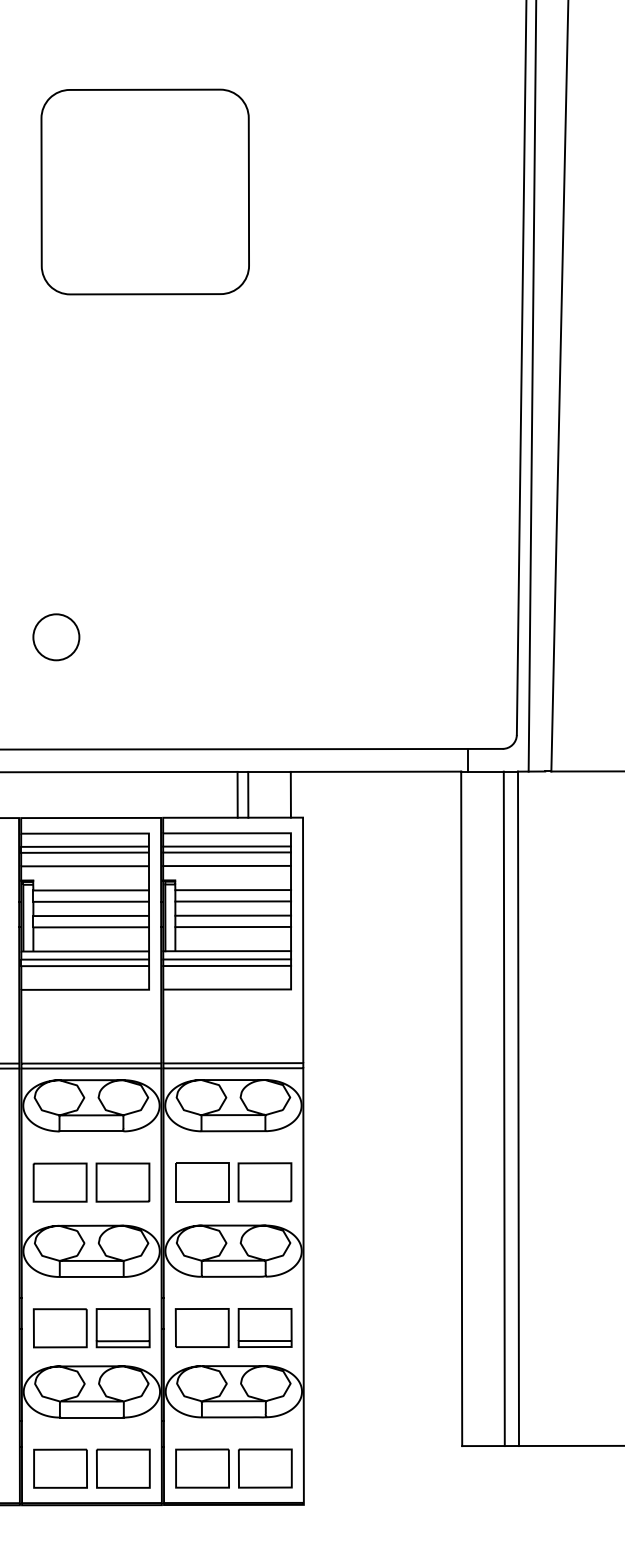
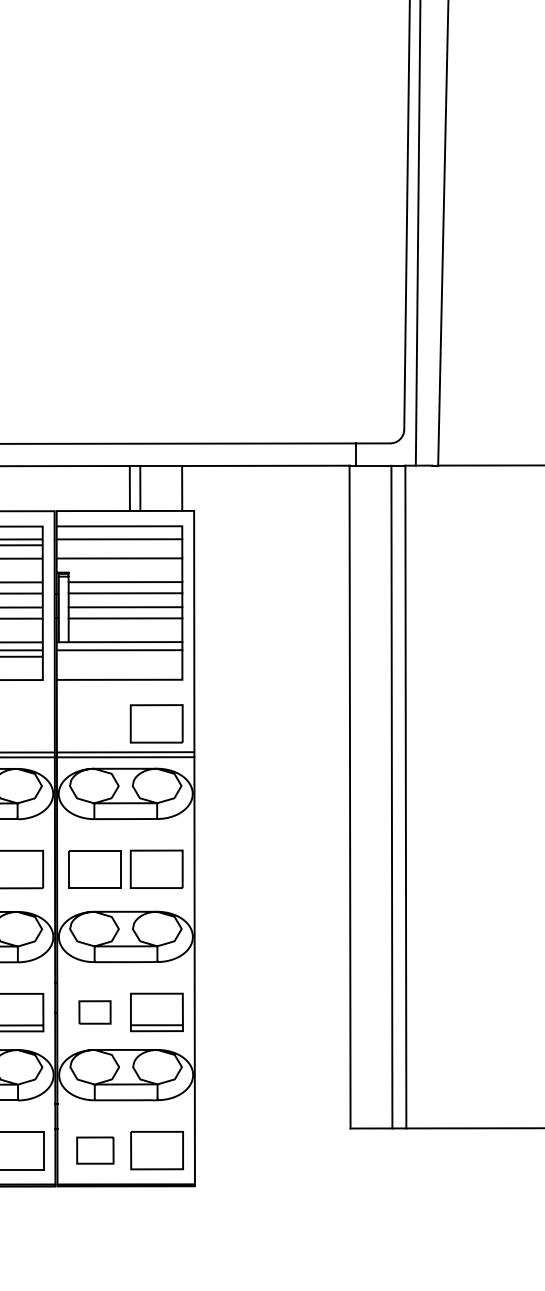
line: (226, 852) -> (118, 545), removed
line: (227, 965) -> (119, 656), removed
part: (264, 1034) -> (156, 724), added
part: (201, 1327) -> (94, 1011), size x0.6
part: (202, 1468) -> (95, 1150), size x0.7

